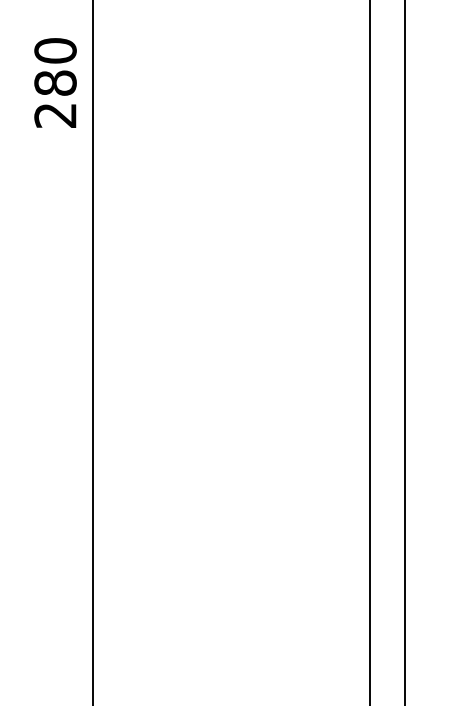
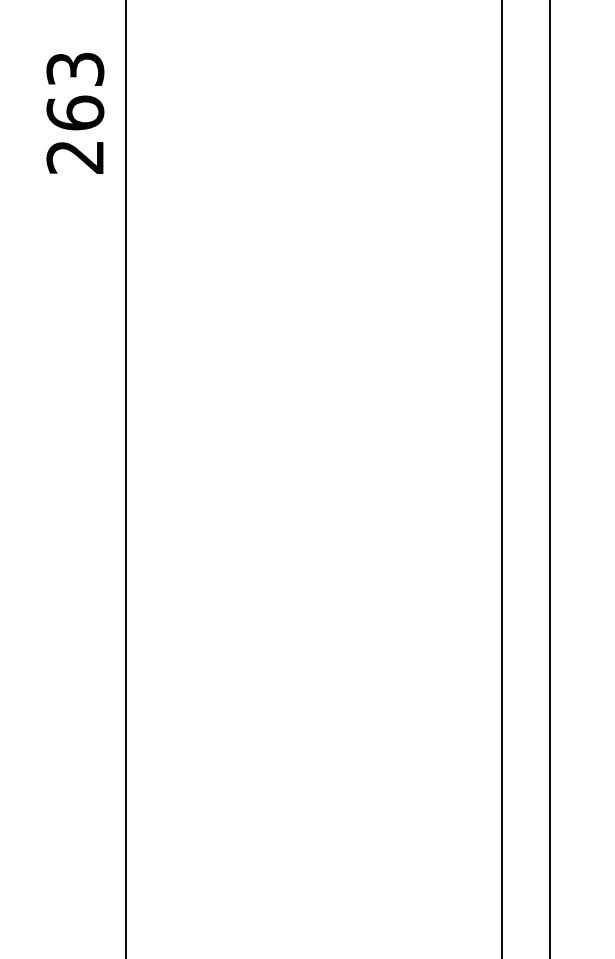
text: (55, 66) -> (75, 90), 280 -> 263

